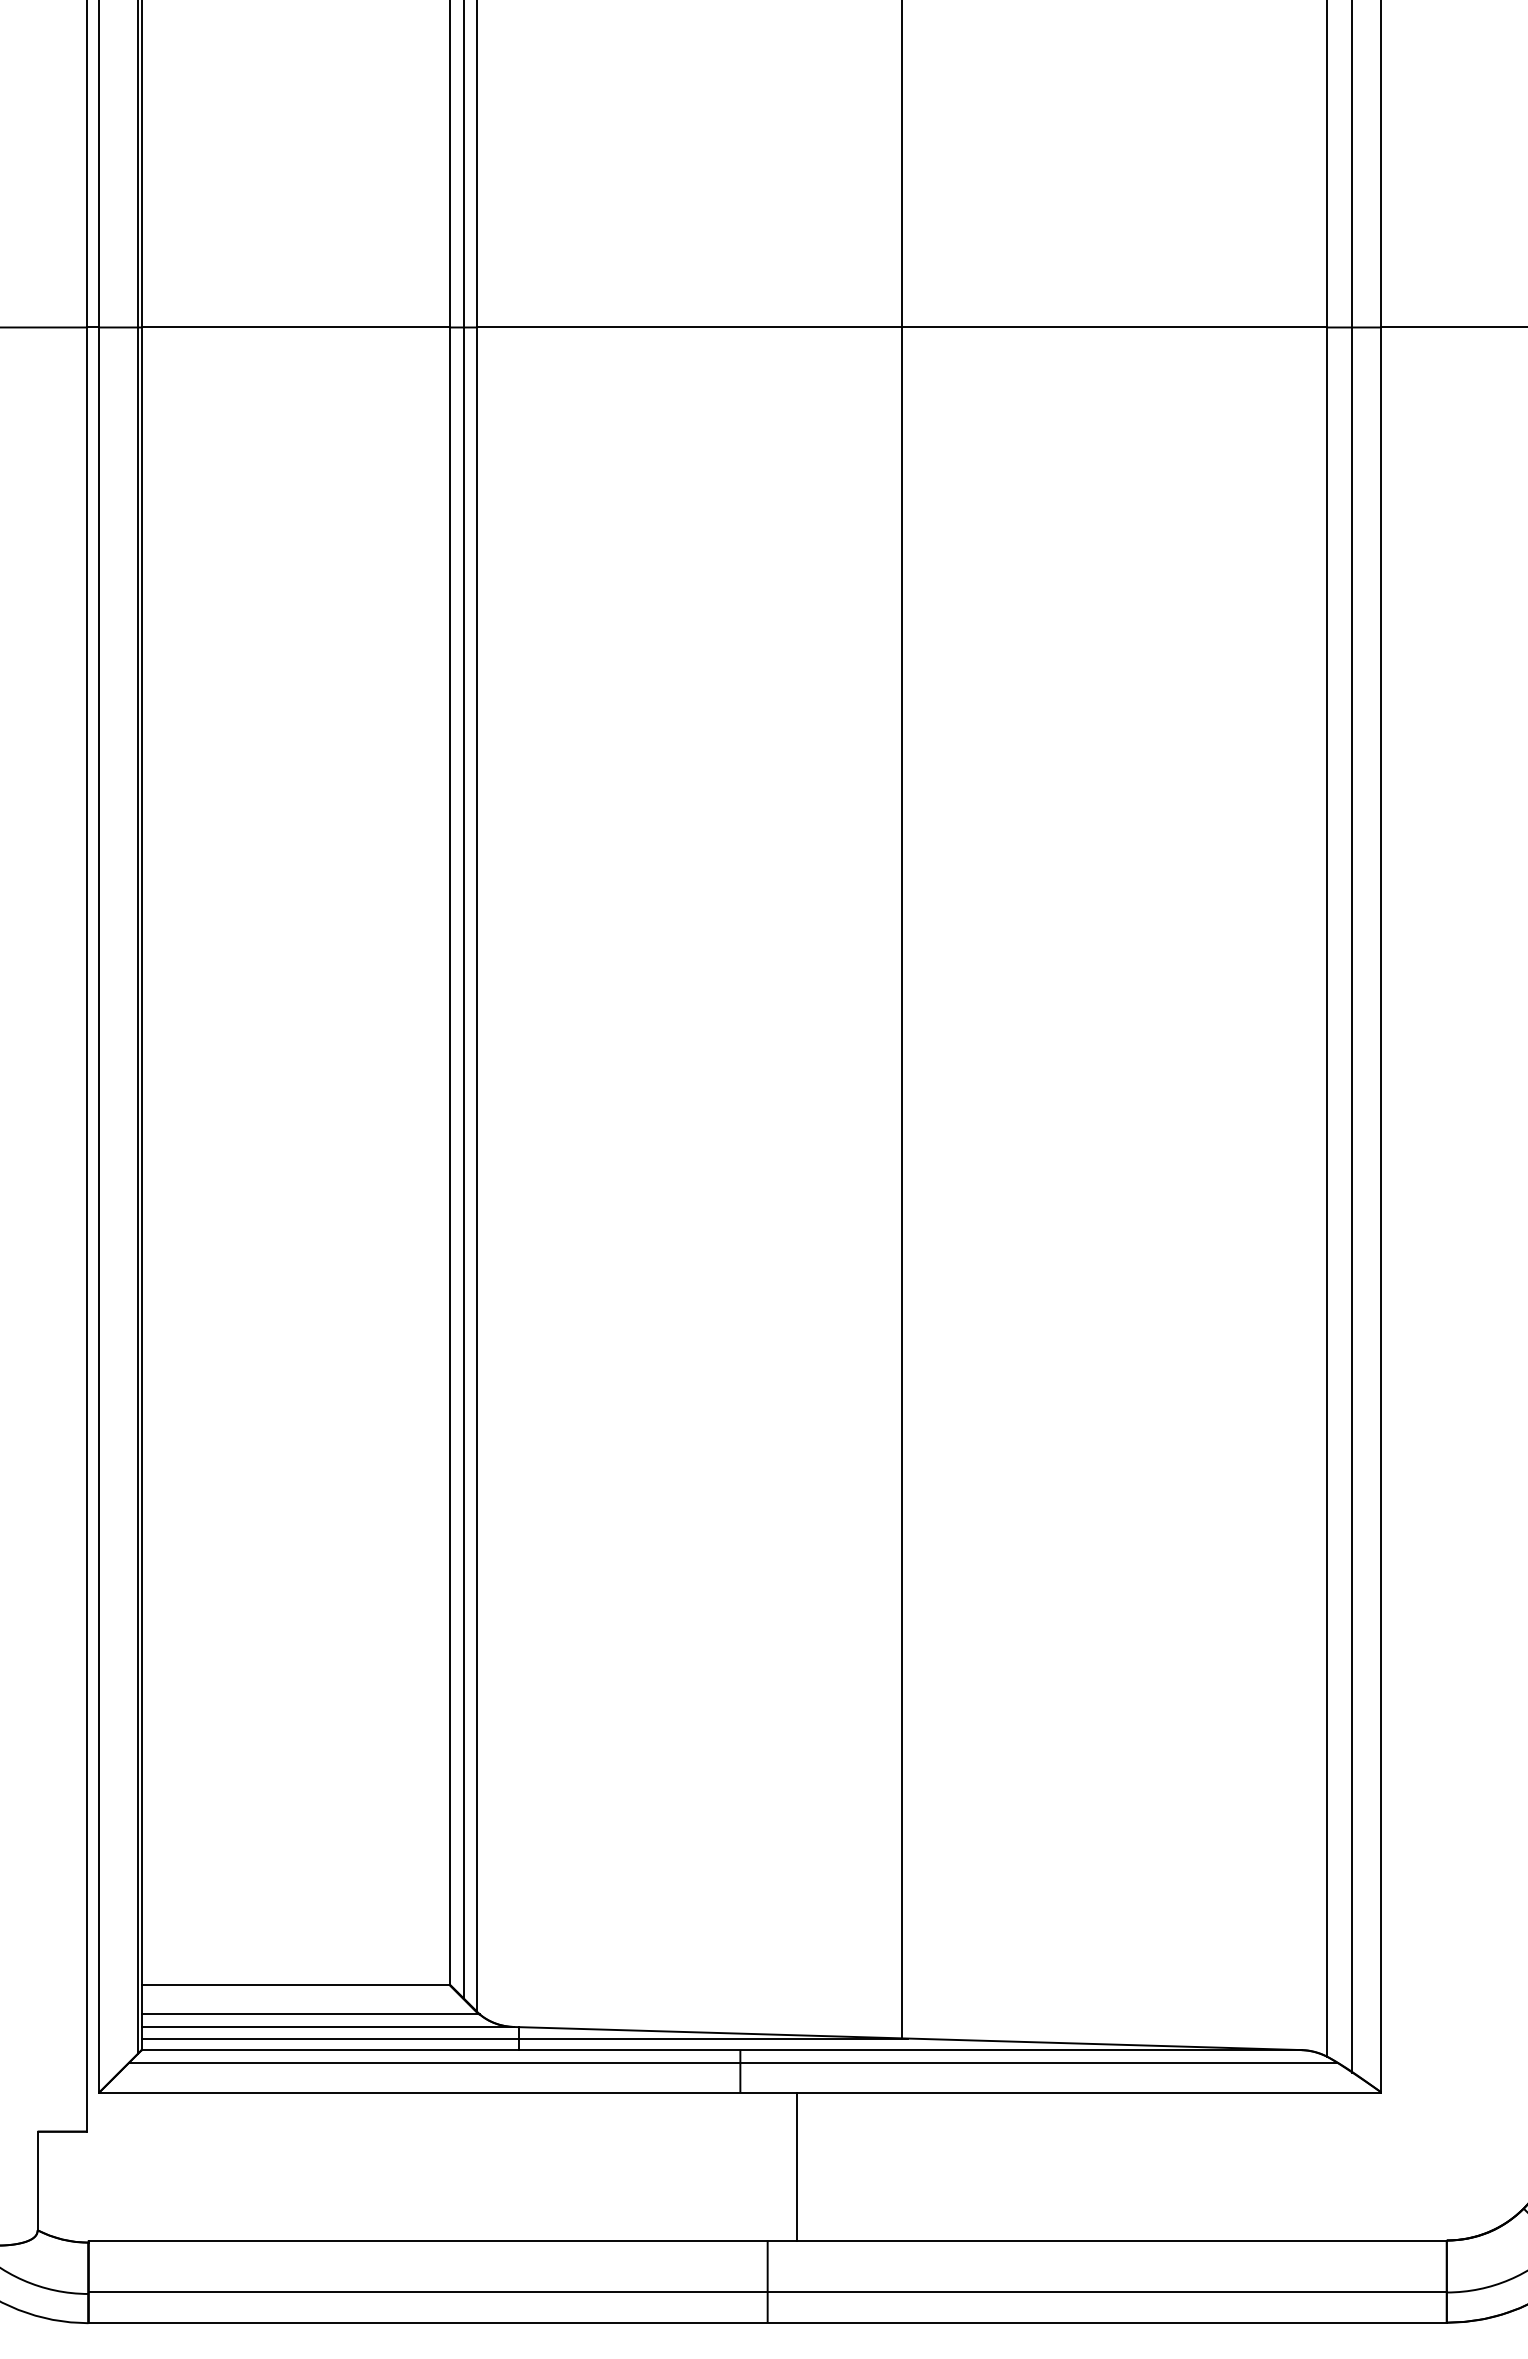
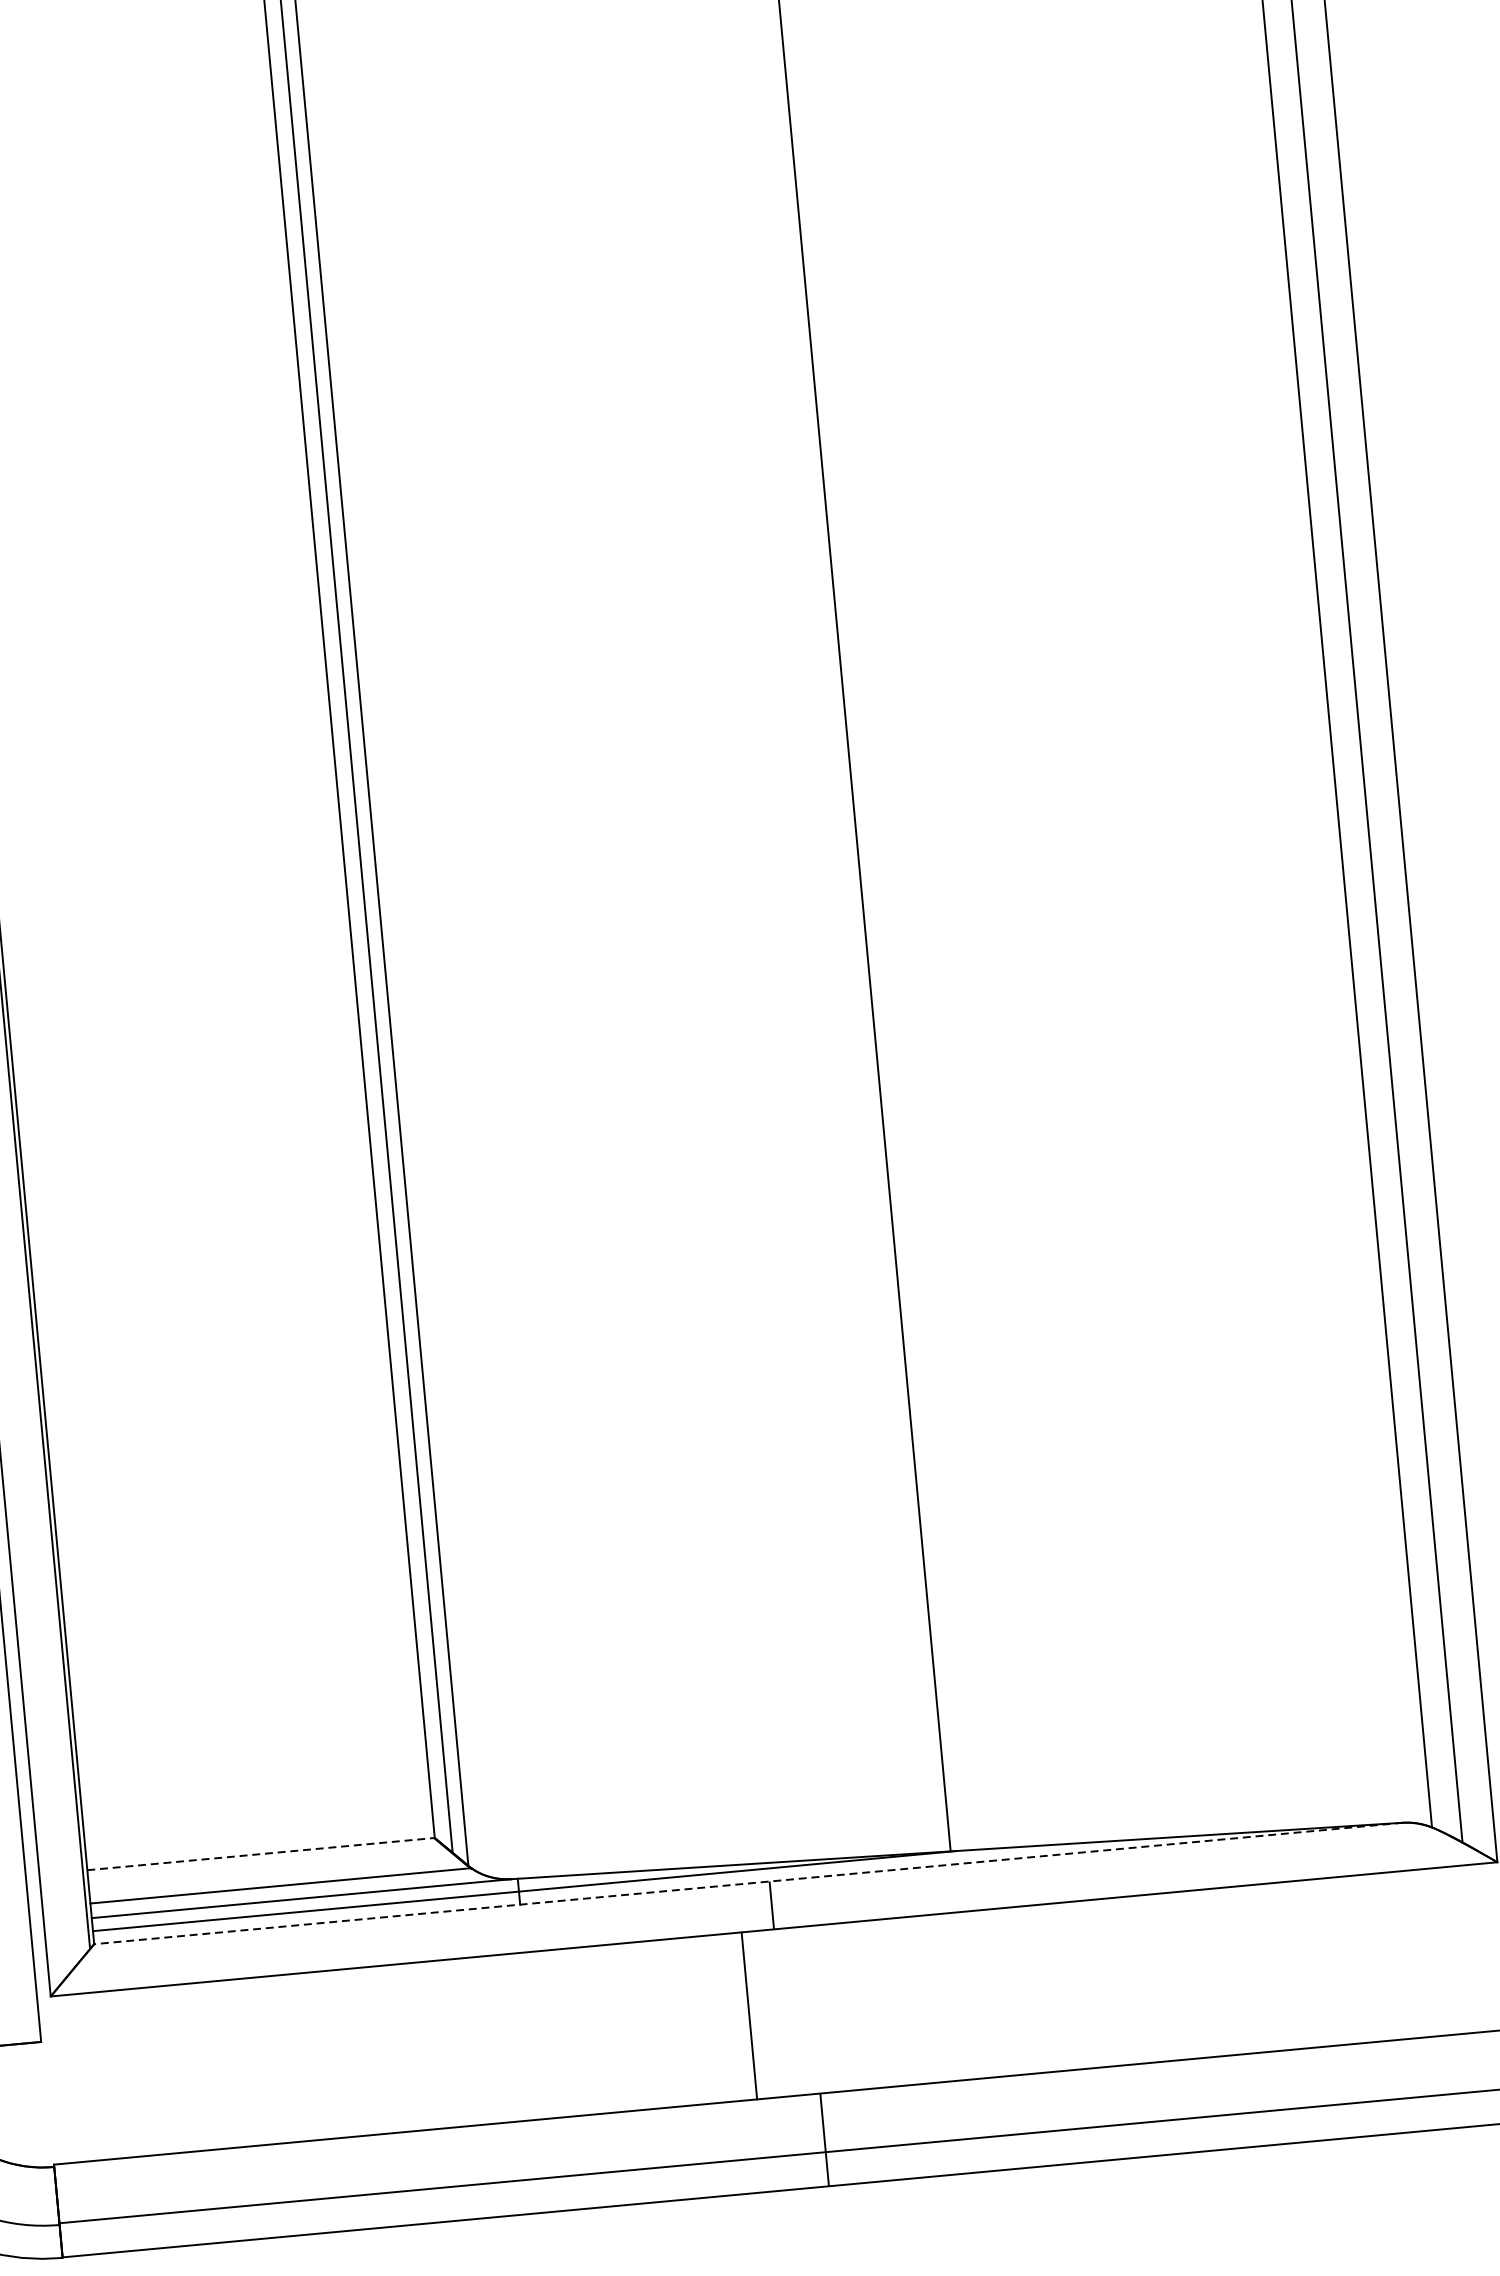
line: (295, 1984) -> (260, 1854), solid -> dashed
line: (721, 2050) -> (748, 1883), solid -> dashed
line: (733, 2063) -> (763, 1897), removed
line: (796, 2166) -> (749, 2015), moved

